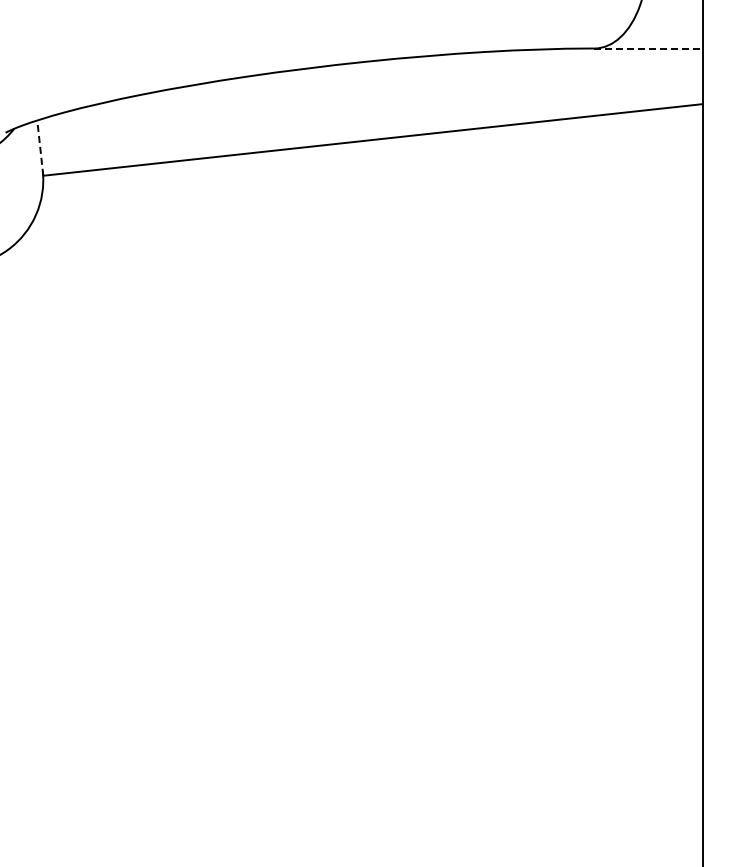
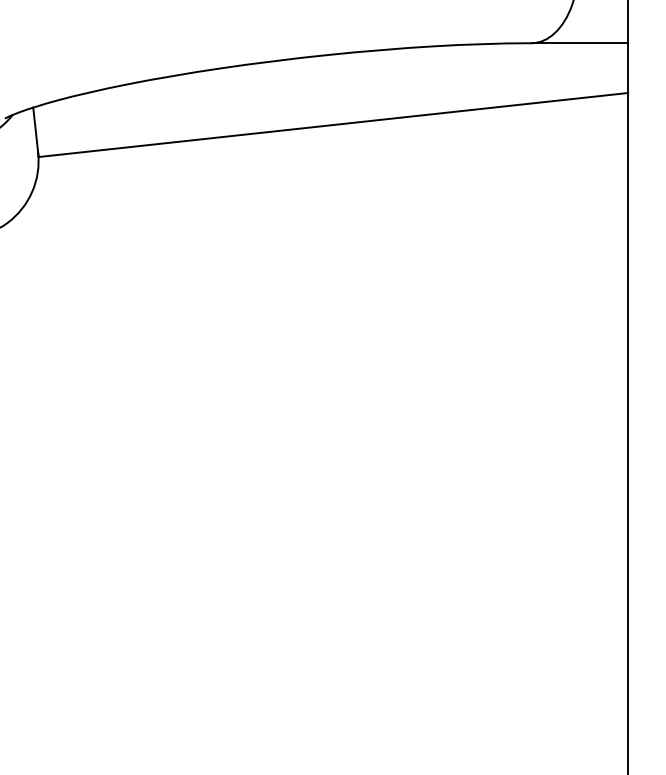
line: (649, 48) -> (580, 43), dashed -> solid
line: (40, 148) -> (36, 132), dashed -> solid

